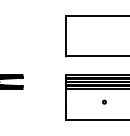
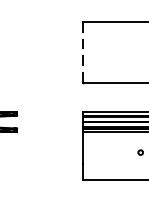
line: (66, 35) -> (83, 51), solid -> dashed

